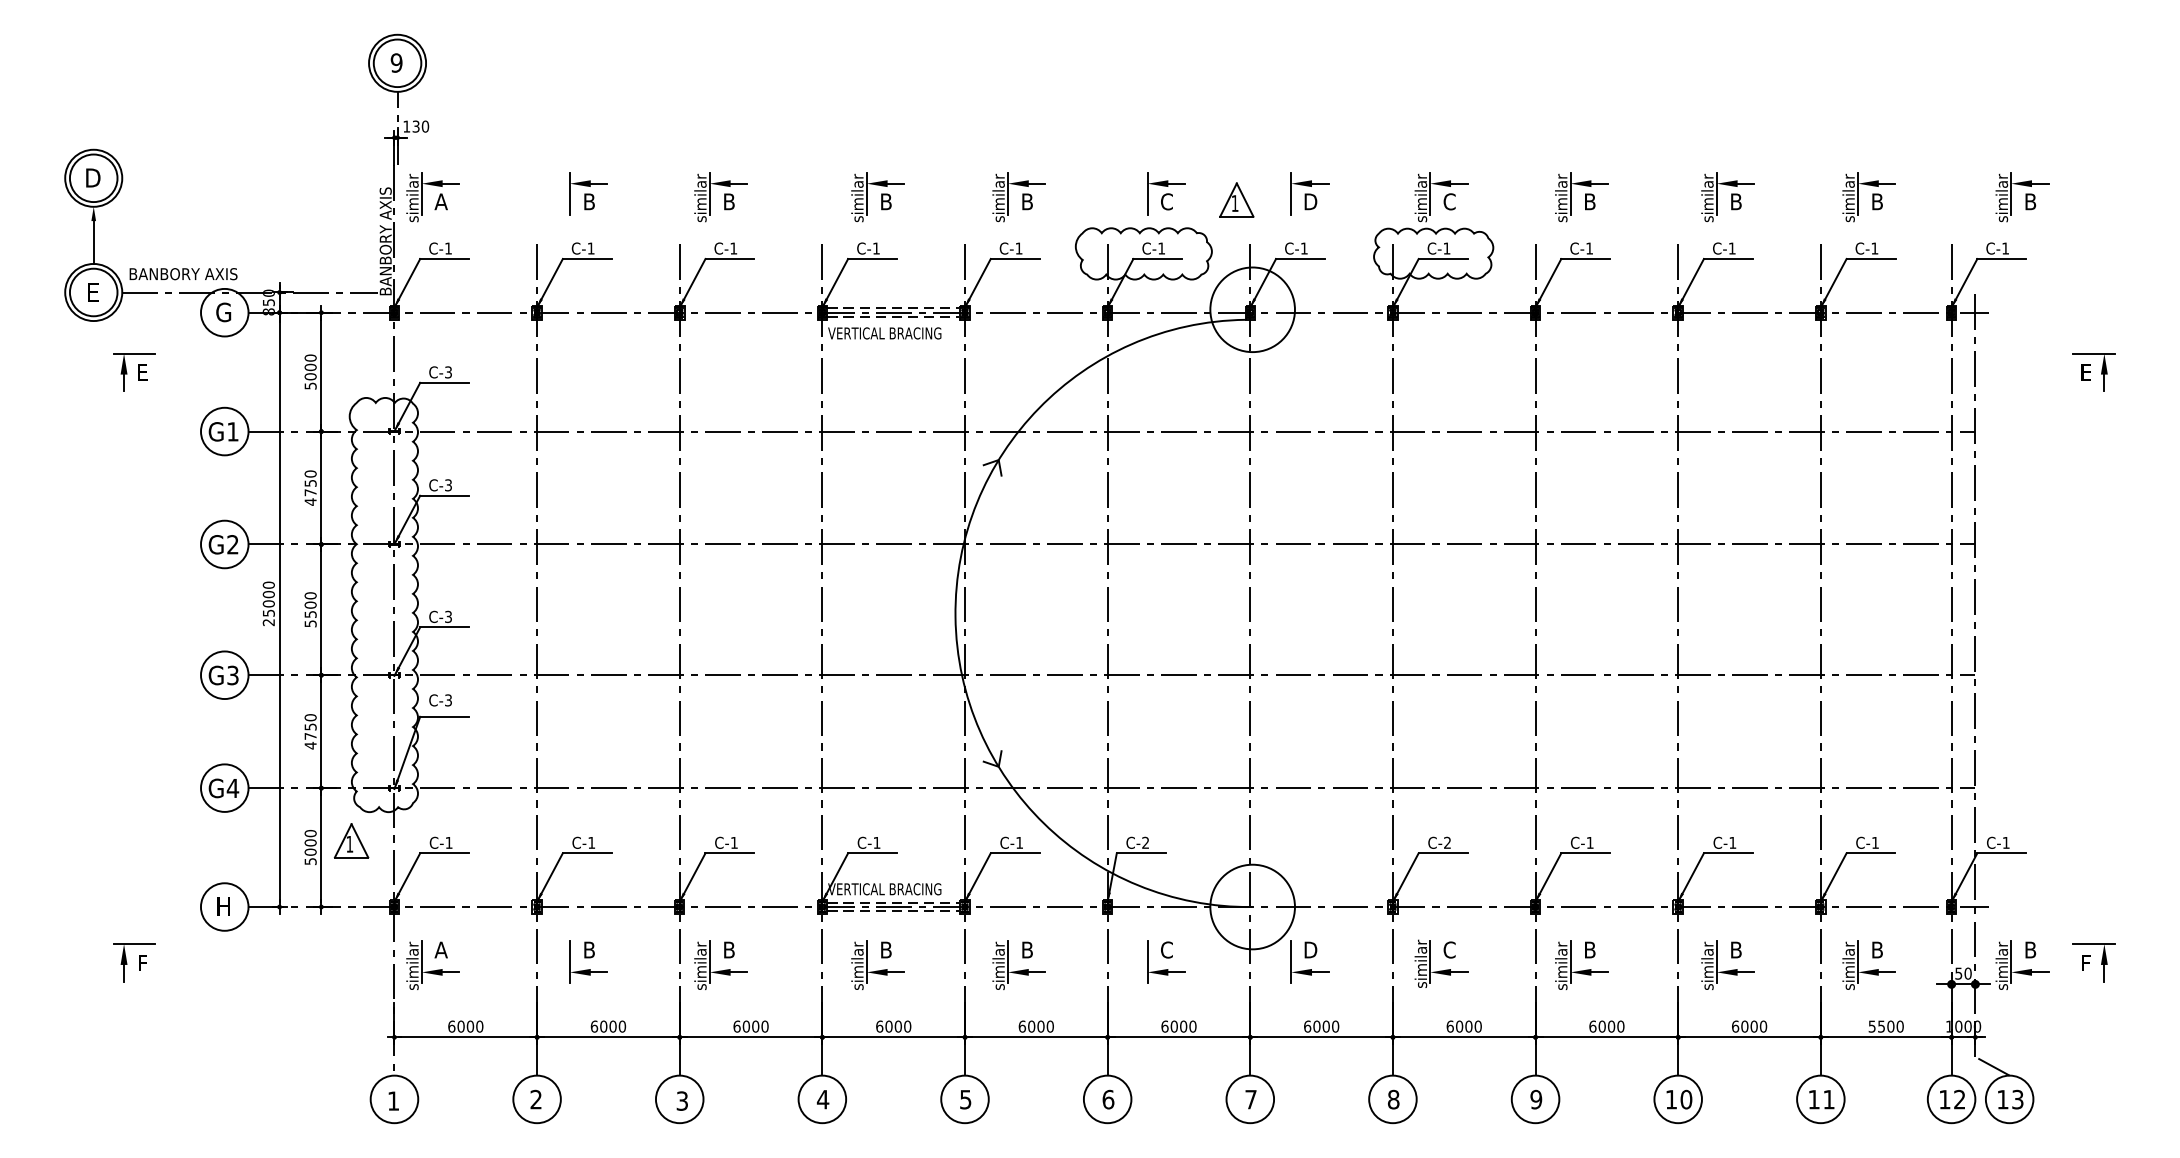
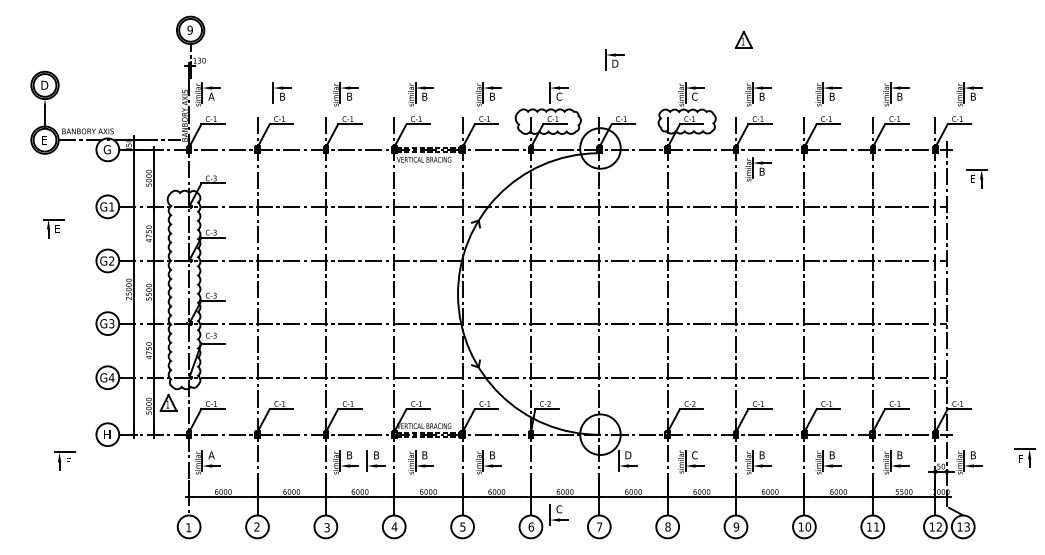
part: (1309, 192) -> (614, 59), moved
part: (1236, 199) -> (743, 39), moved
part: (1582, 353) -> (758, 169), added
part: (134, 372) -> (53, 228), moved
part: (2093, 372) -> (976, 178), moved
part: (587, 960) -> (375, 460), moved
part: (1165, 960) -> (558, 514), moved
part: (2093, 960) -> (1024, 457), moved

